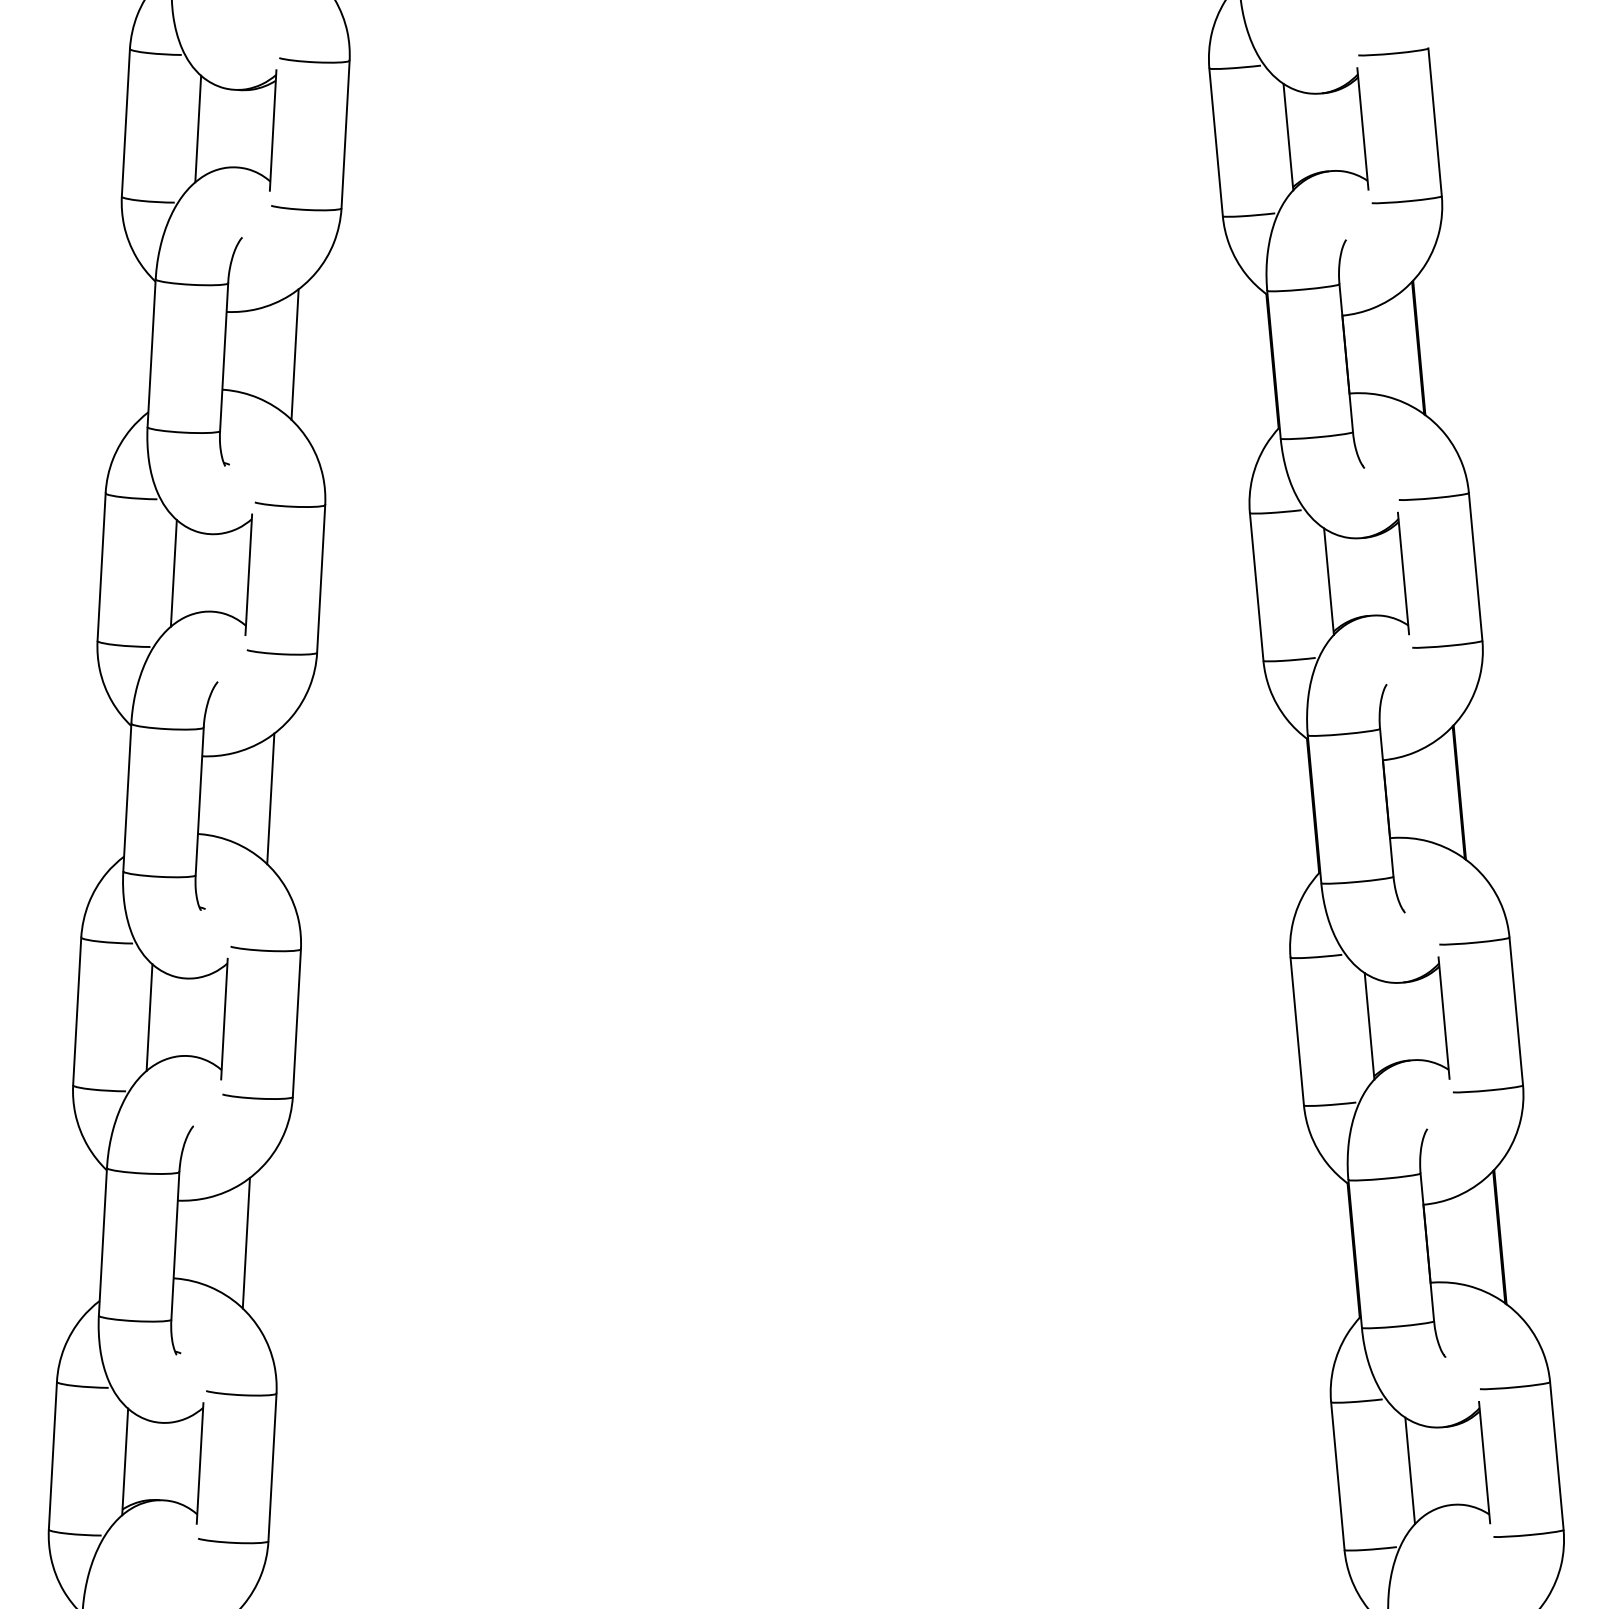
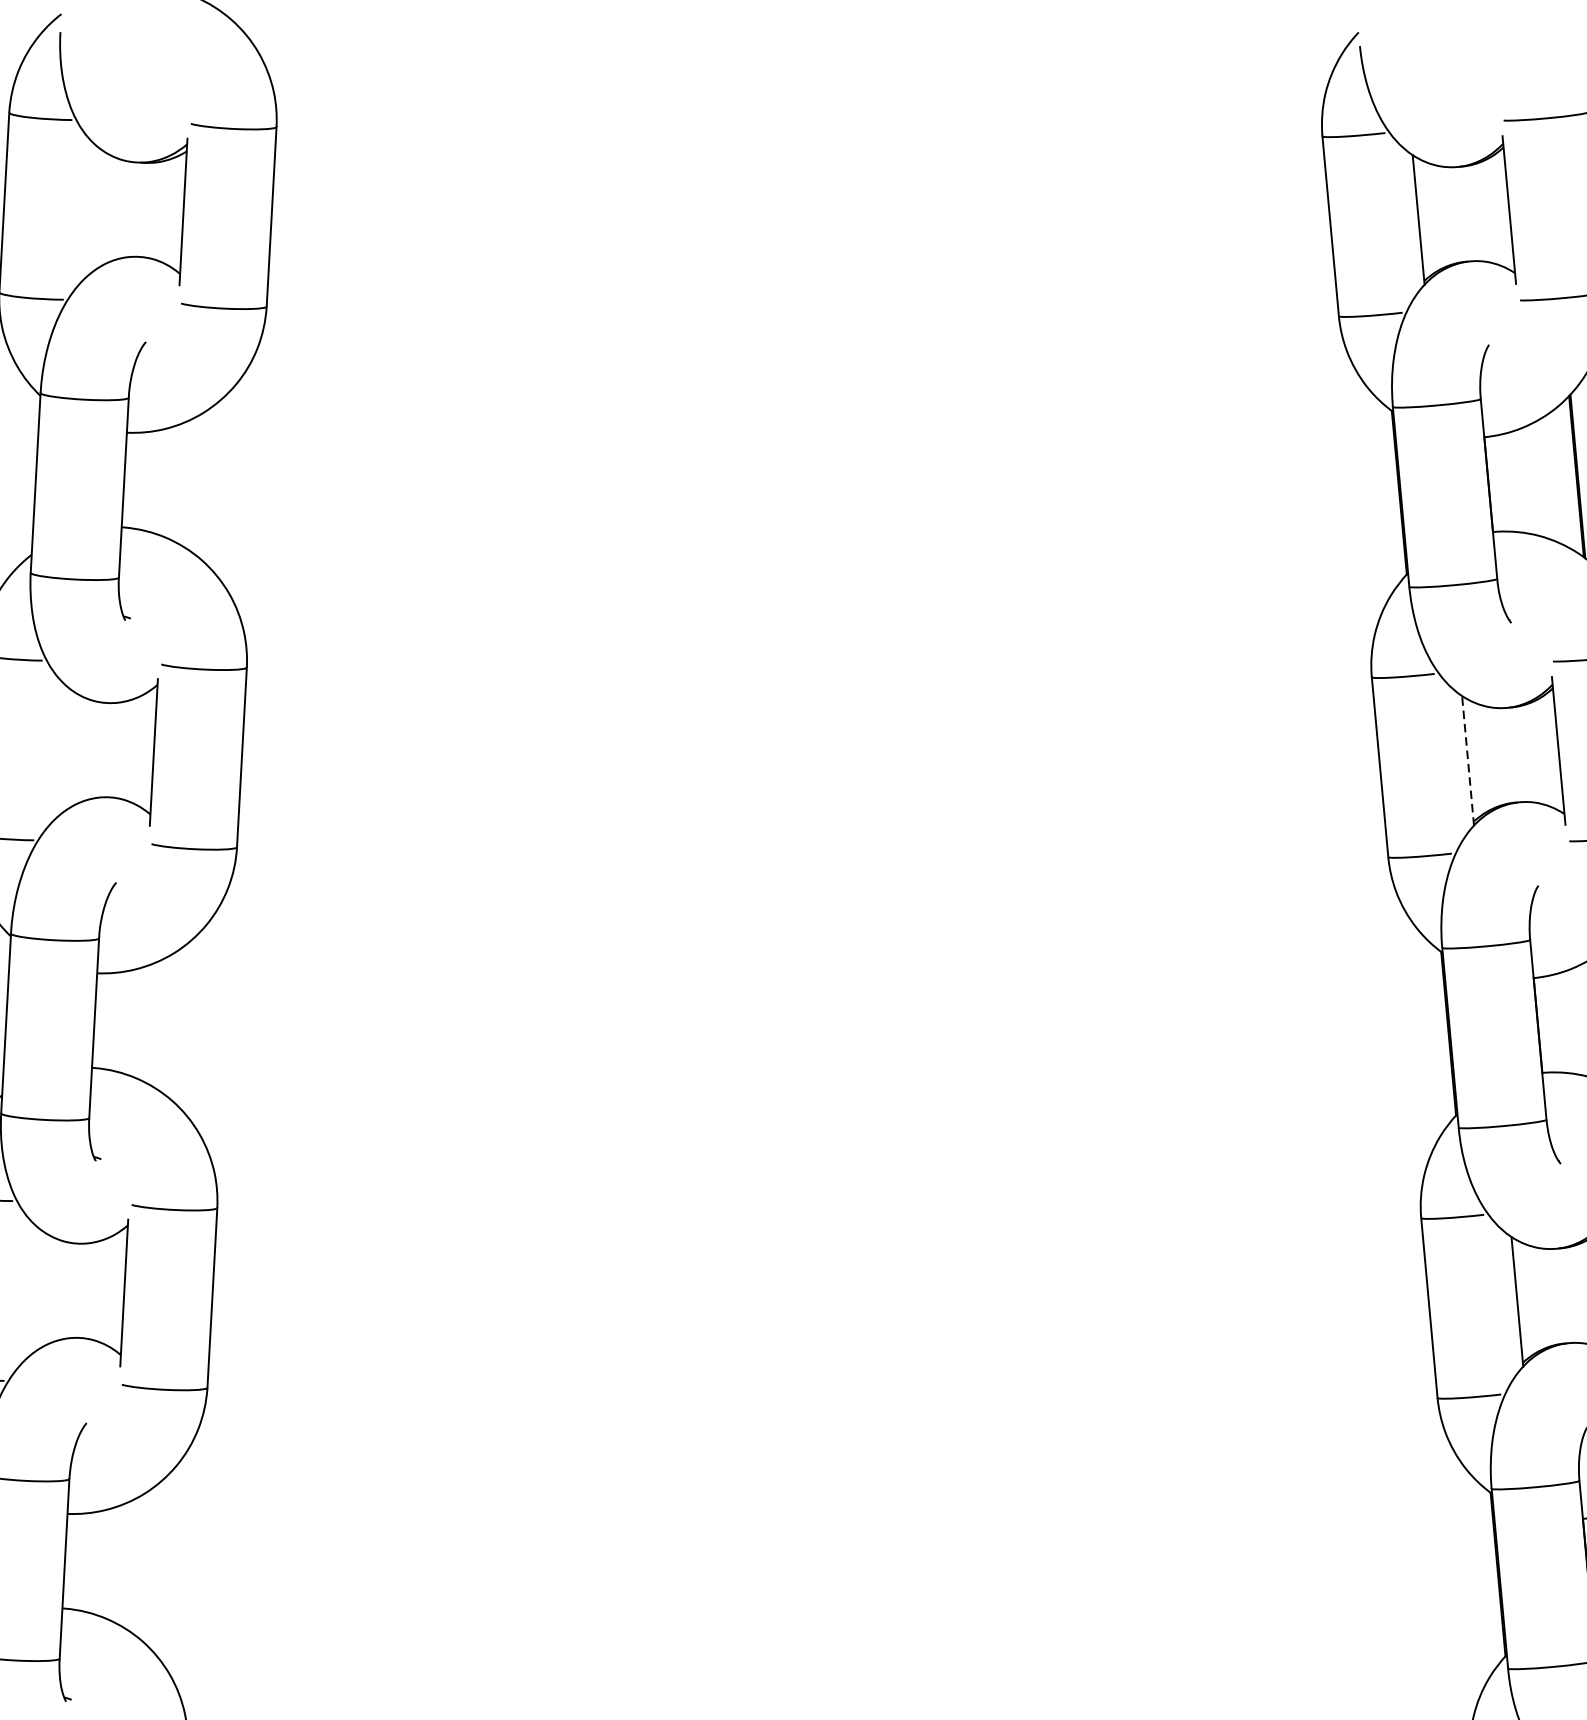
line: (198, 128) -> (92, 209), removed
line: (294, 354) -> (209, 484), removed
line: (173, 573) -> (62, 750), removed
line: (1328, 581) -> (1467, 760), solid -> dashed
line: (270, 798) -> (180, 1024), removed
line: (149, 1017) -> (33, 1291), removed
line: (245, 1242) -> (149, 1564), removed

